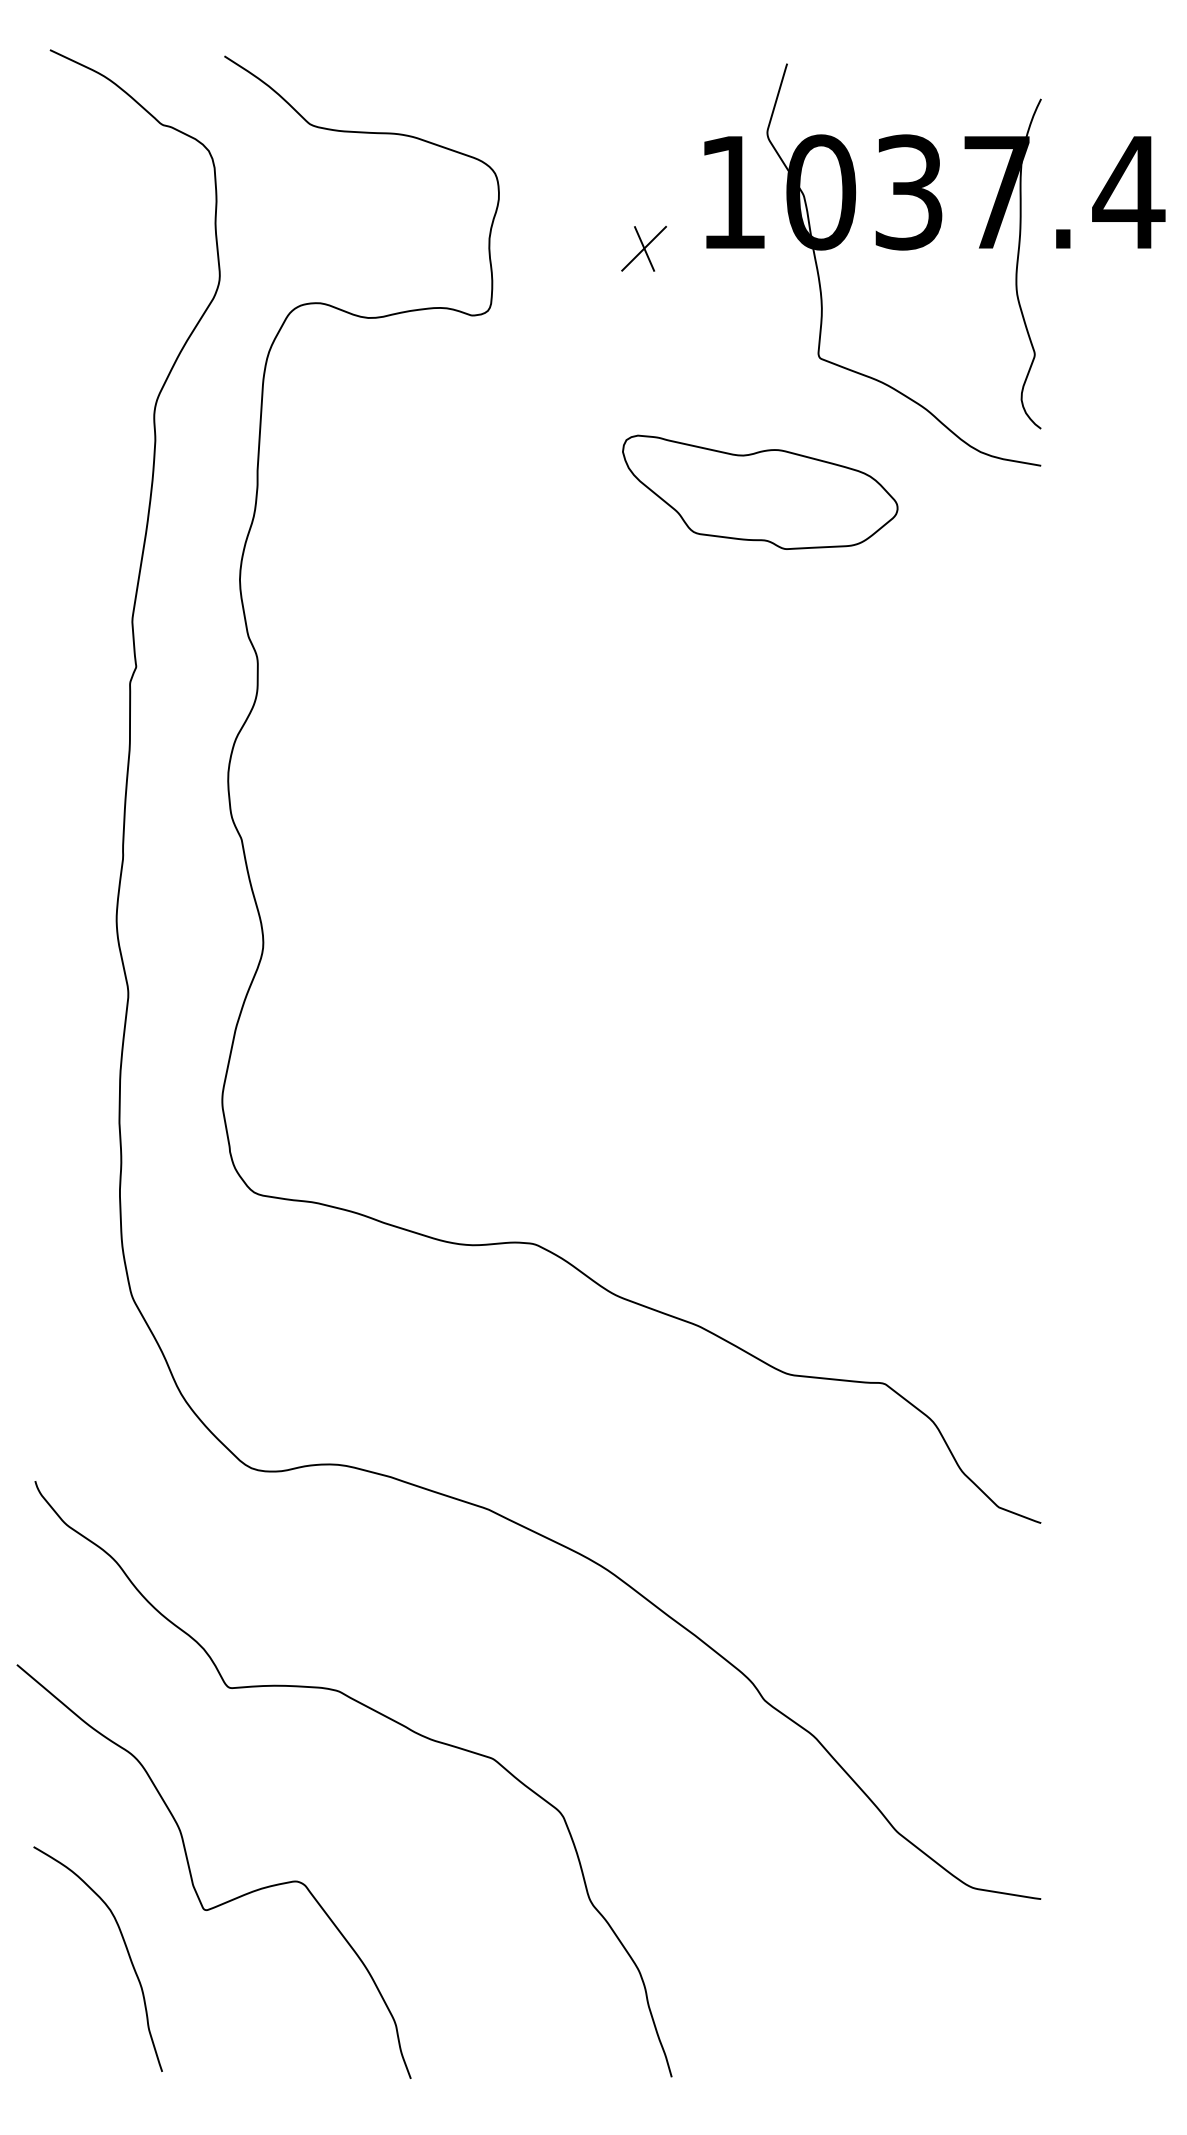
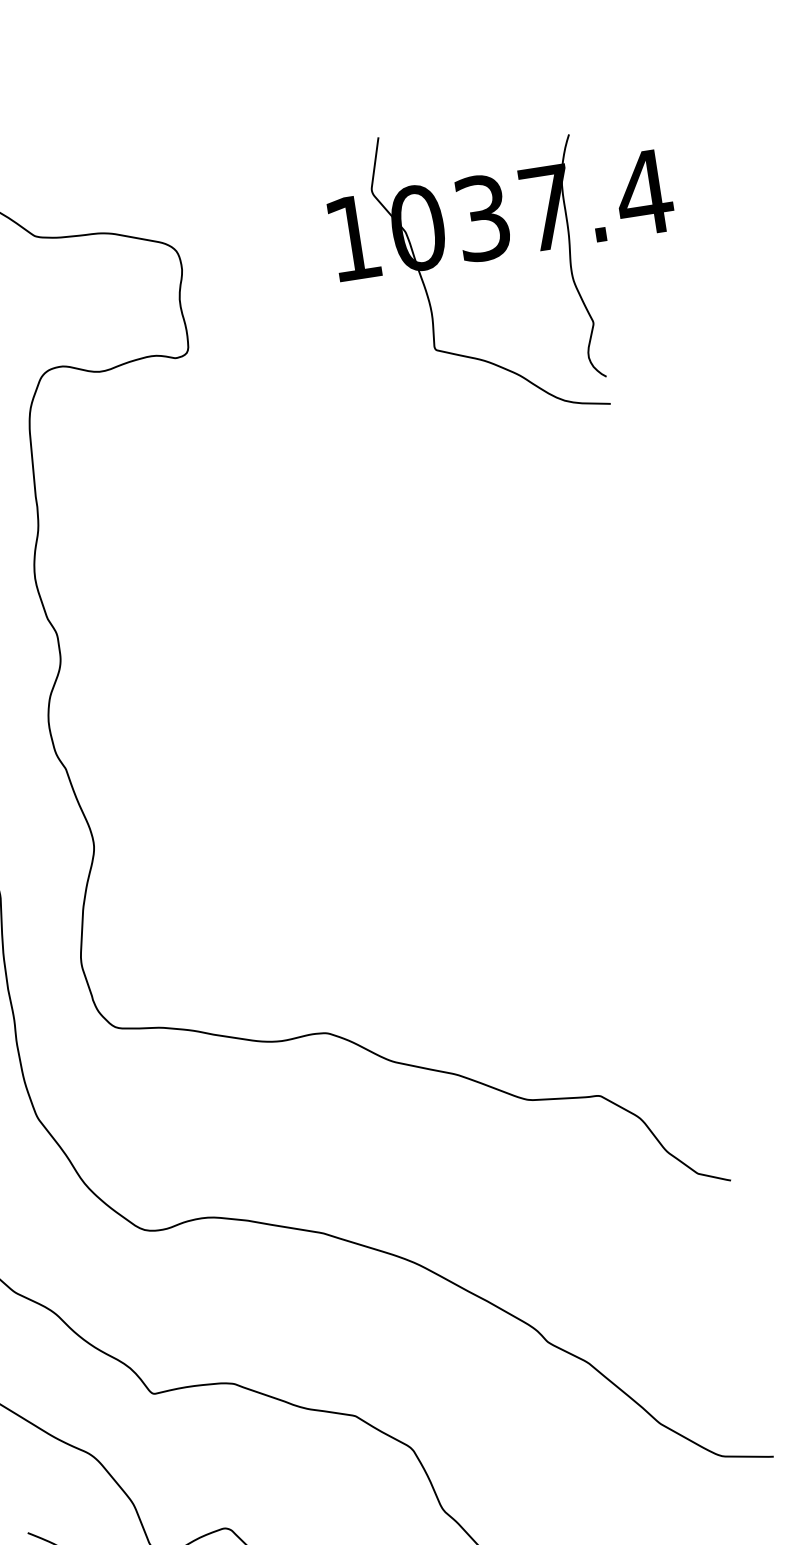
part: (643, 248) -> (293, 289), removed
part: (760, 491) -> (407, 454), removed

